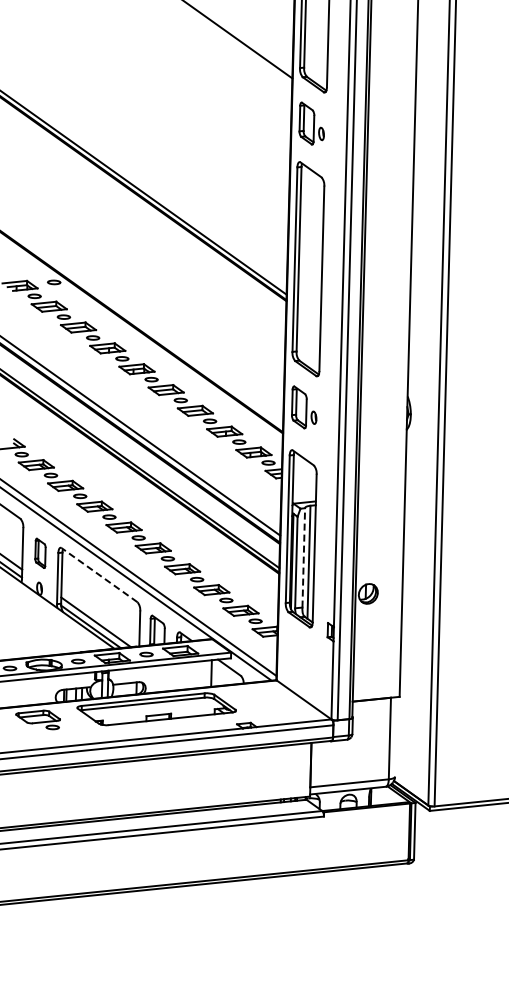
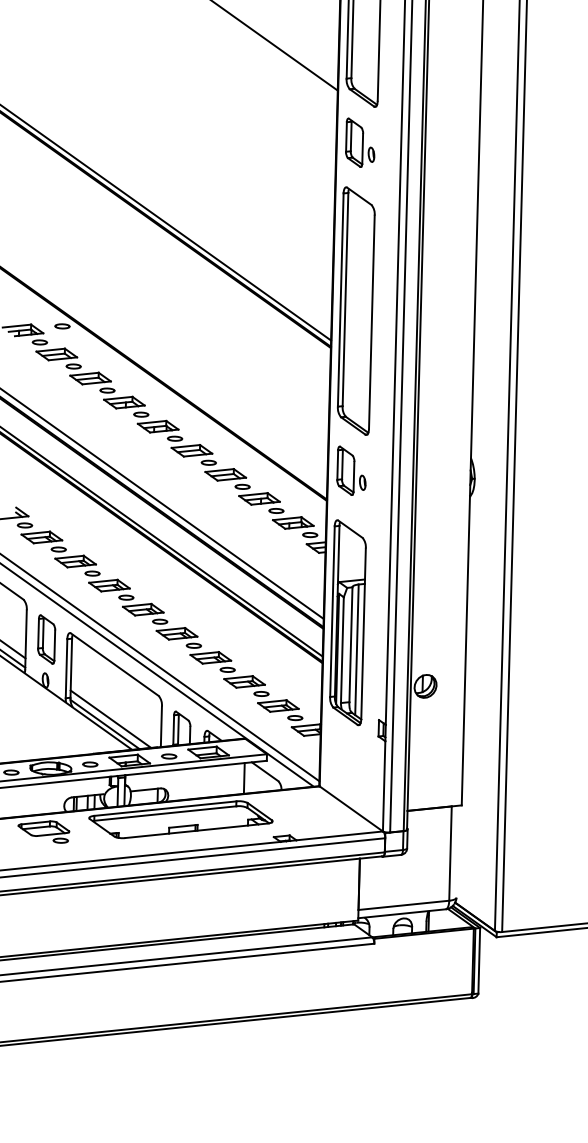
part: (40, 553) -> (46, 639), size x1.43
line: (303, 557) -> (350, 644), dashed -> solid
line: (99, 575) -> (114, 665), dashed -> solid

